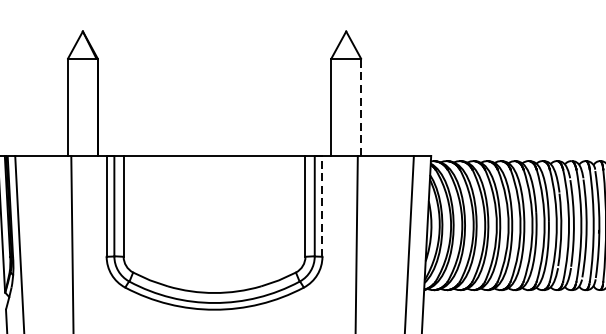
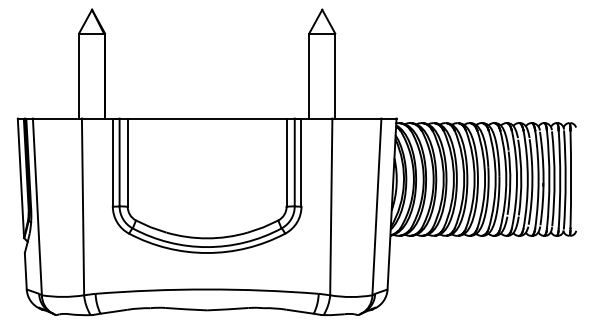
line: (361, 107) -> (335, 76), dashed -> solid
line: (322, 206) -> (301, 162), dashed -> solid

